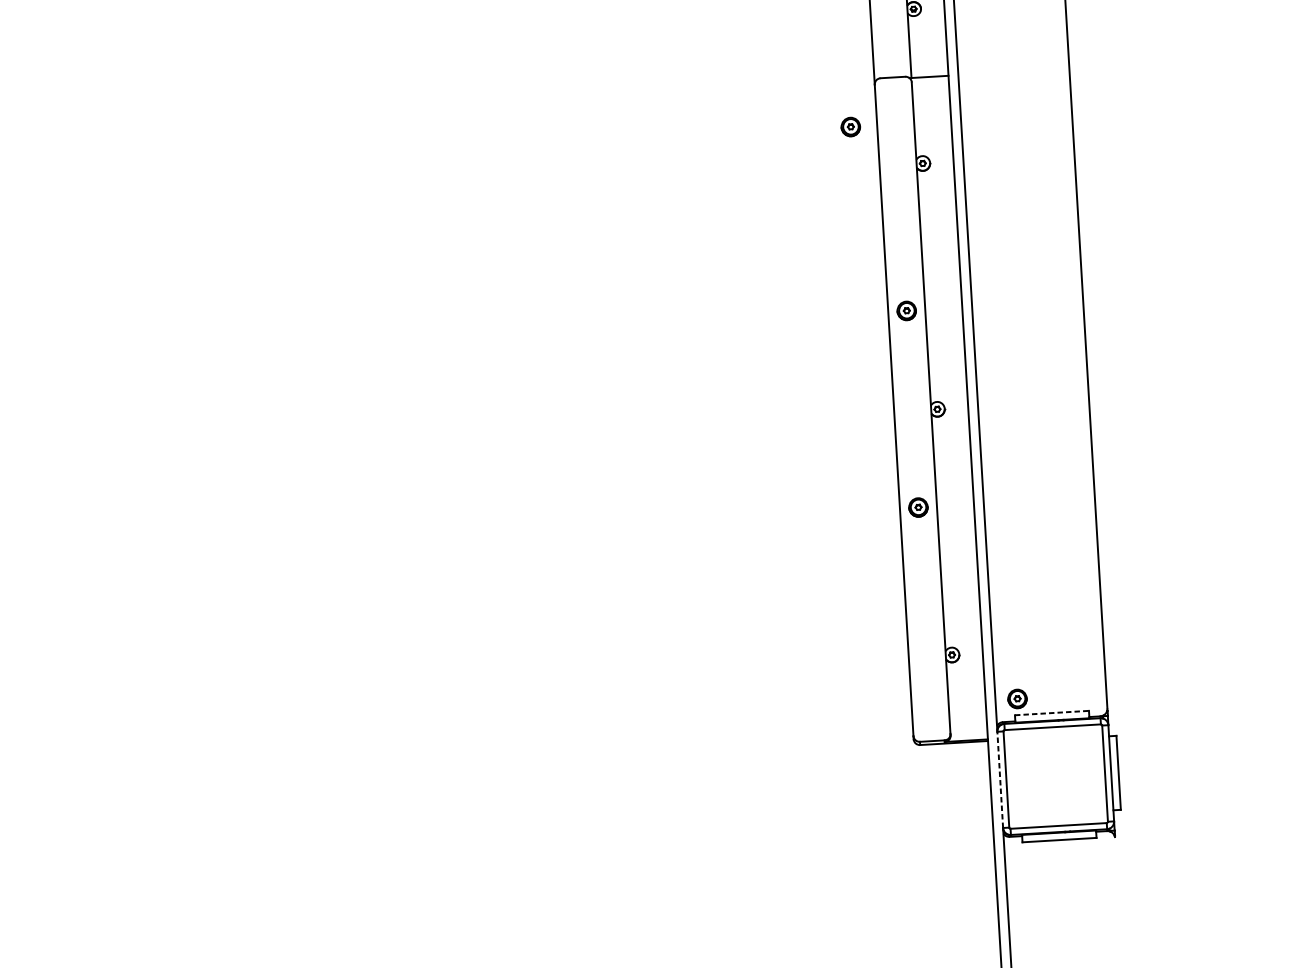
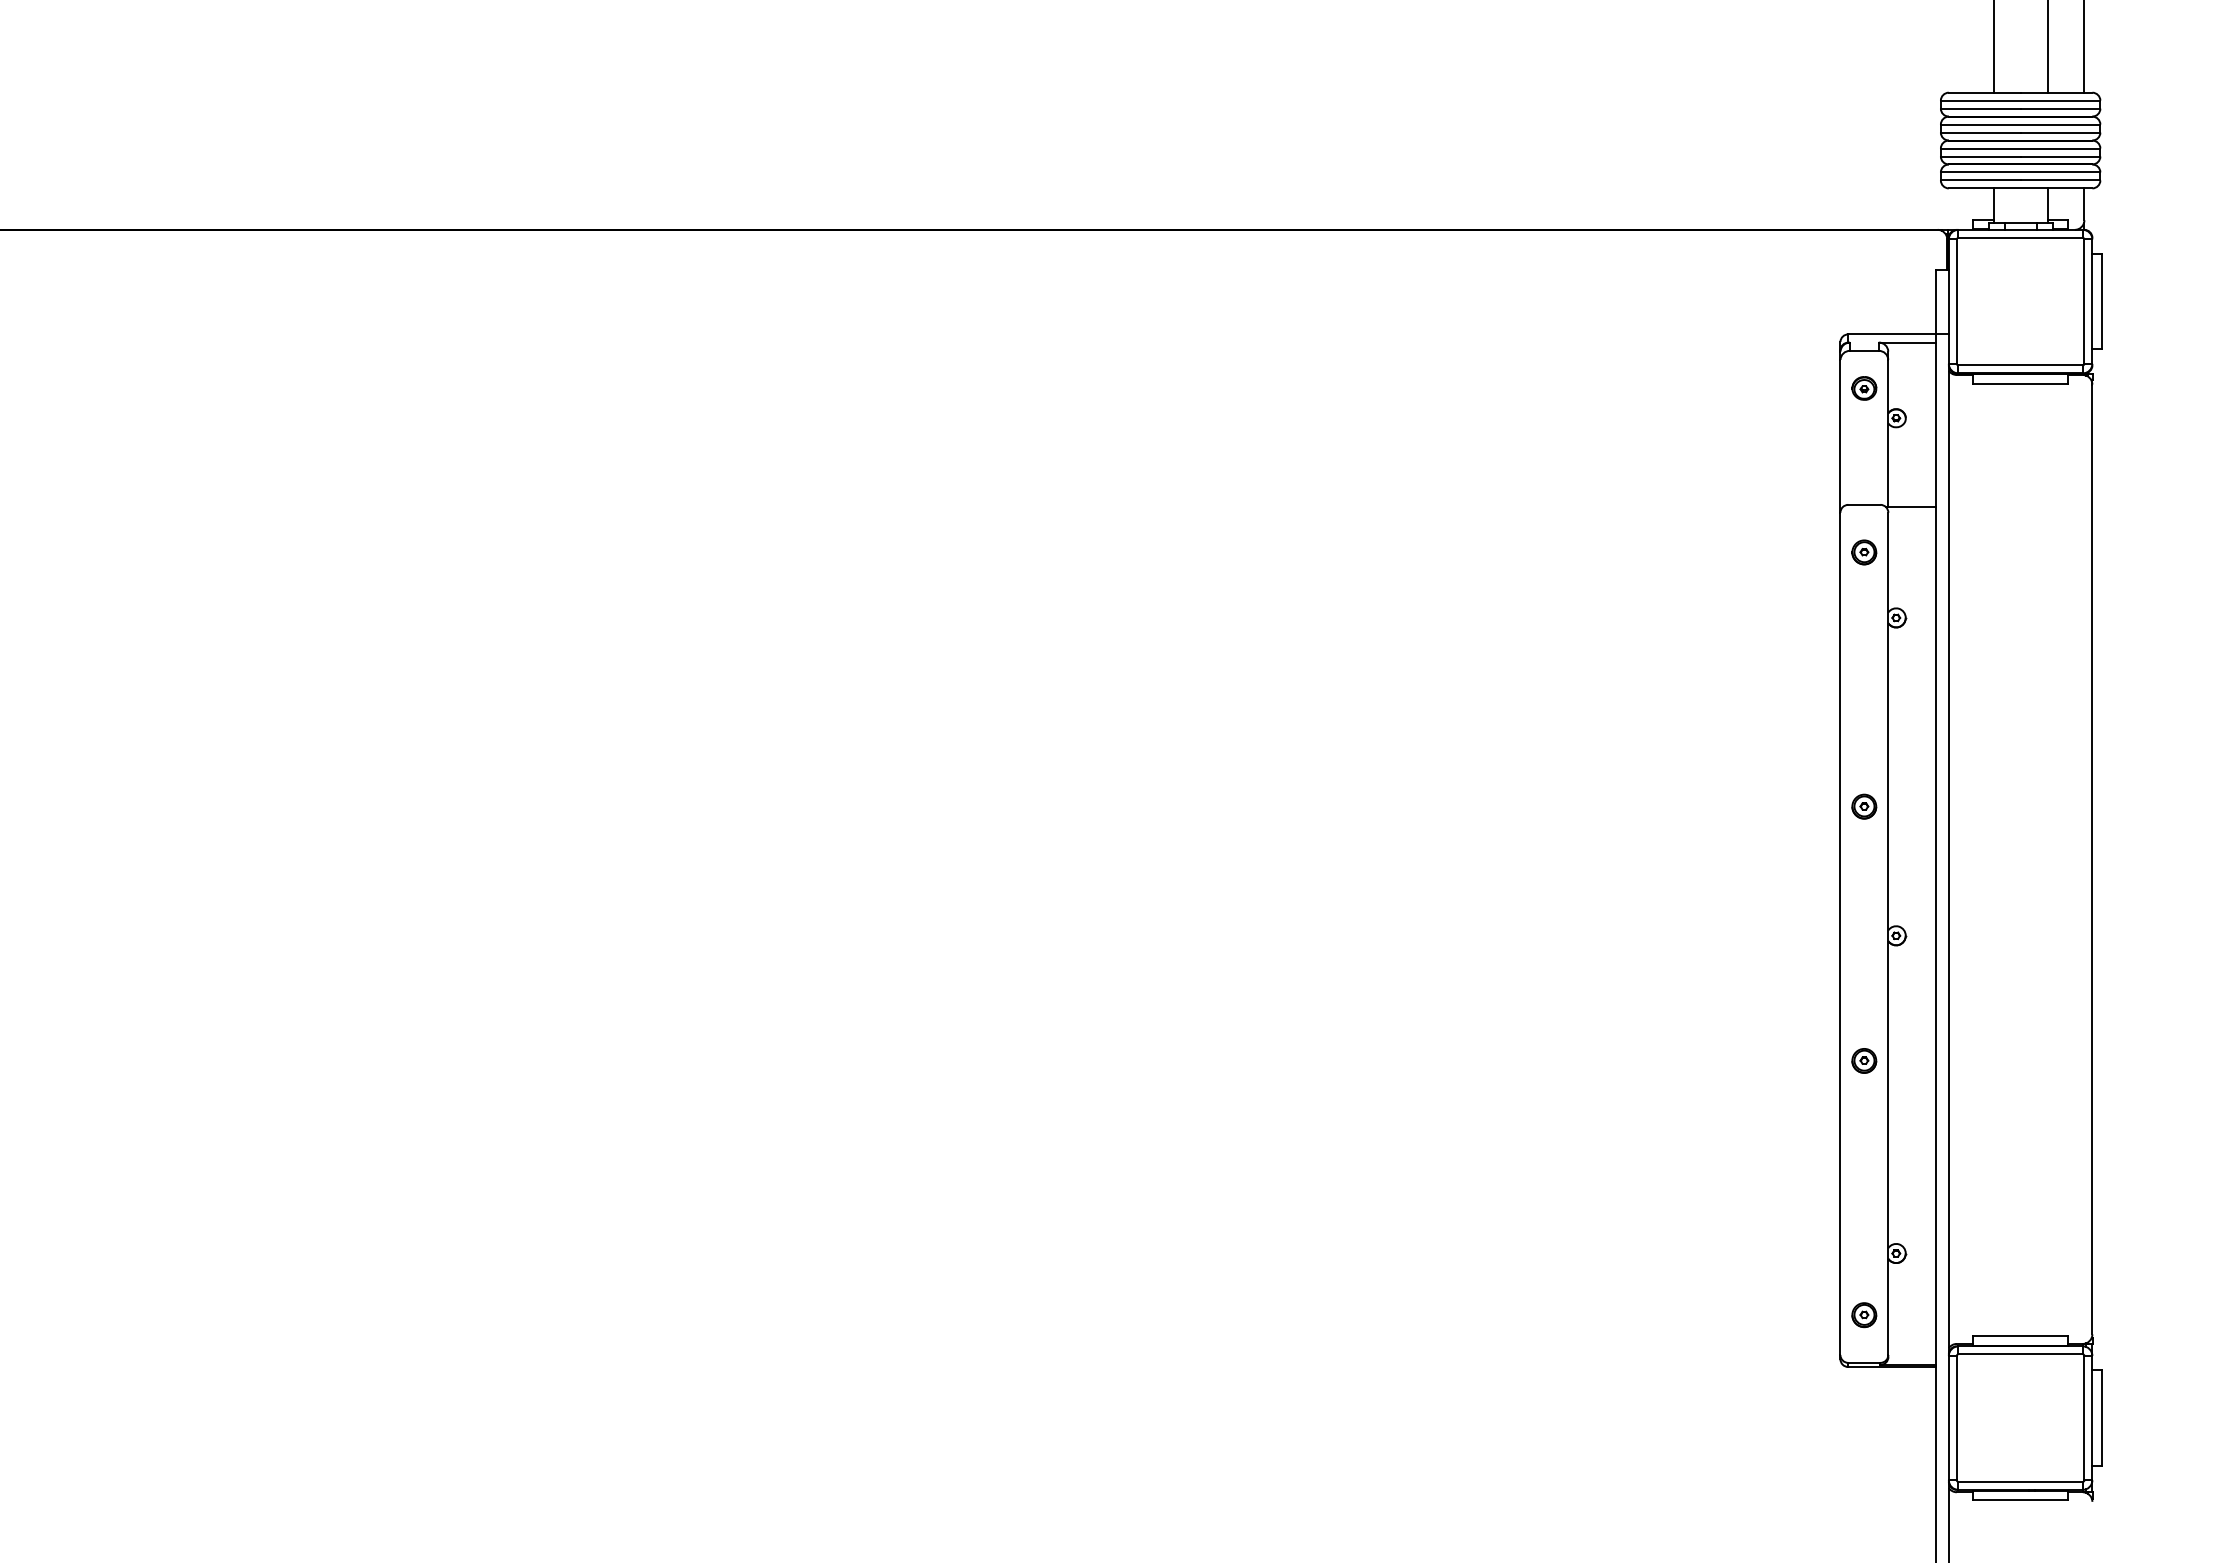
part: (850, 127) -> (1864, 552), moved
part: (1017, 699) -> (1864, 1315), moved
line: (1051, 712) -> (2020, 1335), dashed -> solid
line: (999, 779) -> (1948, 1417), dashed -> solid

